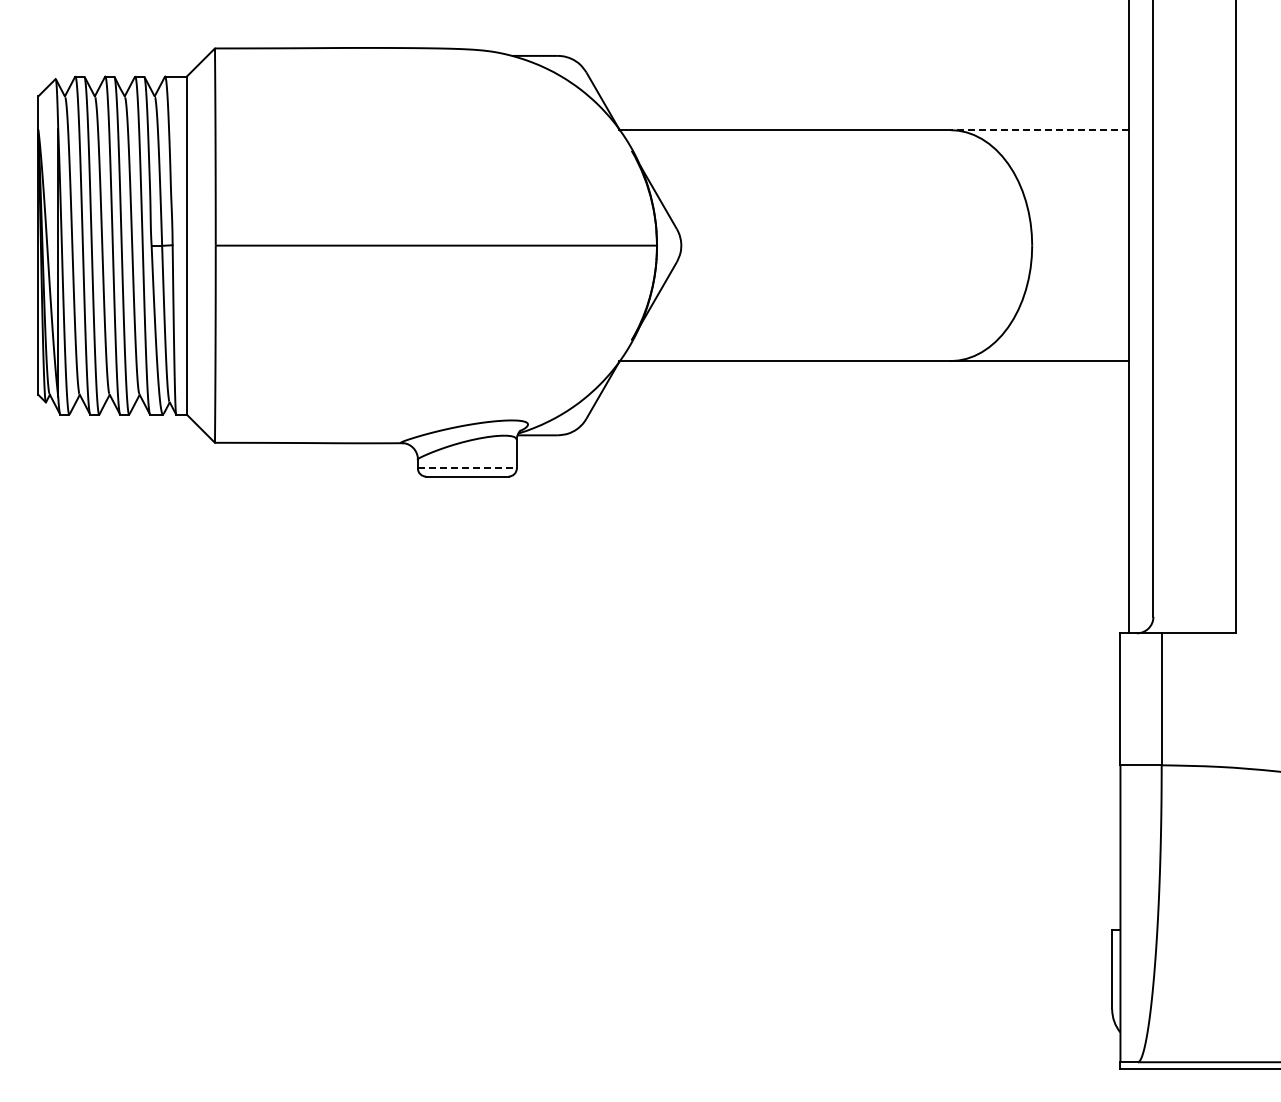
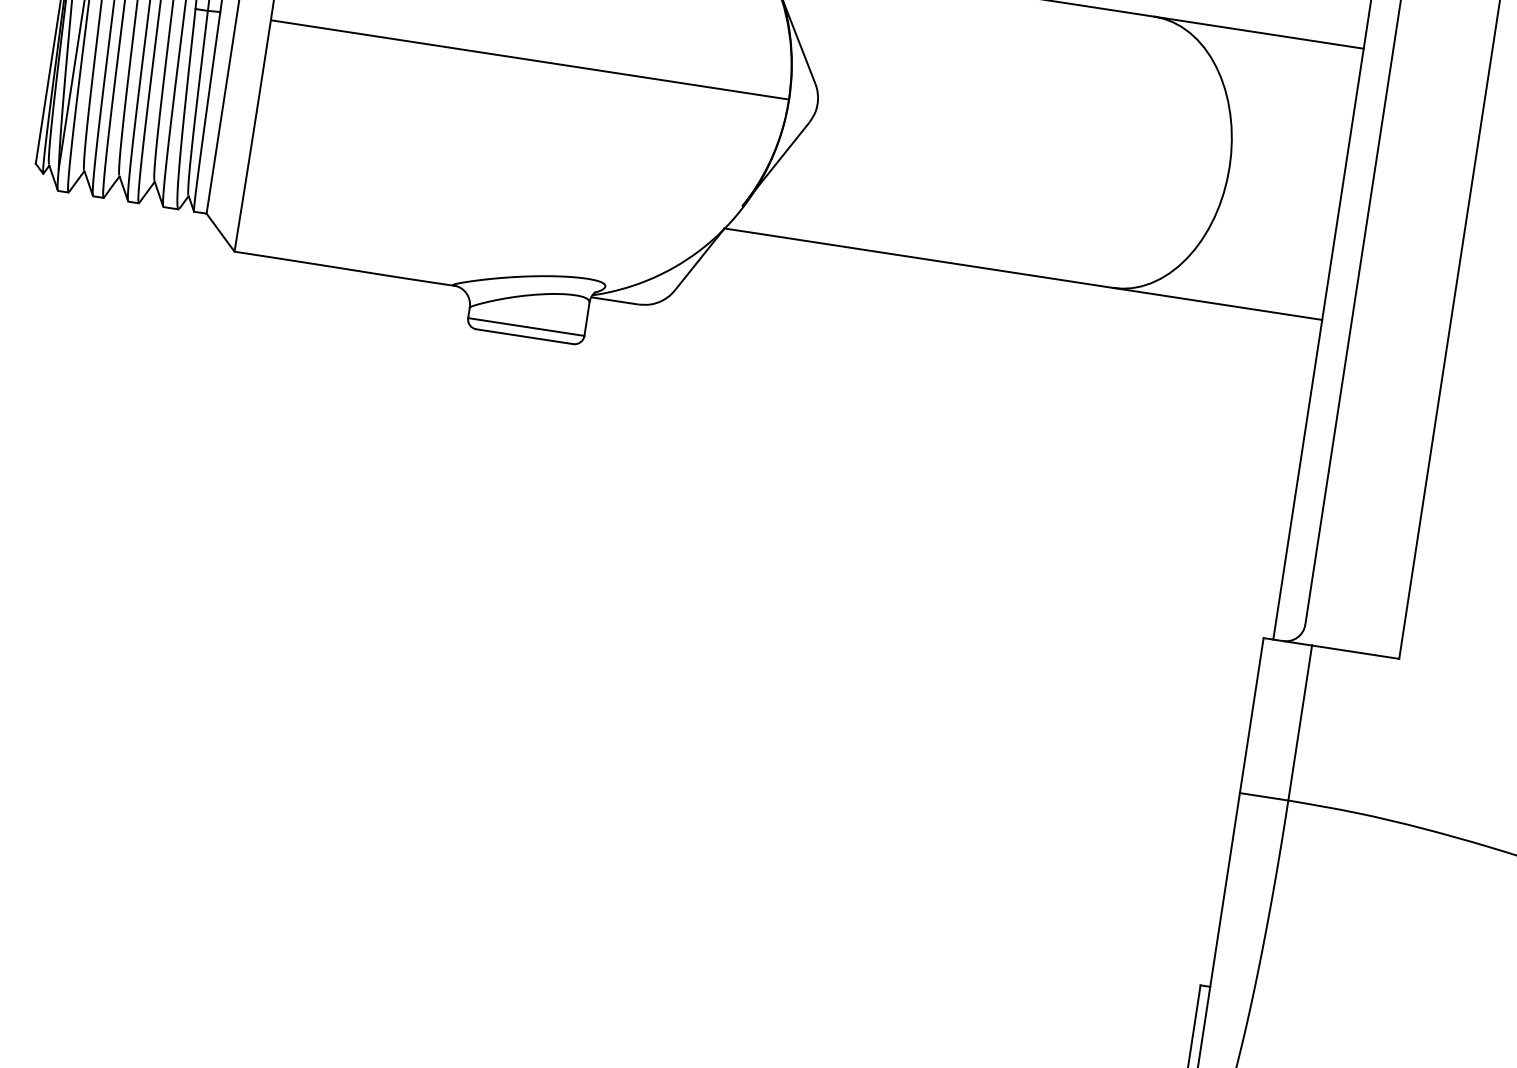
line: (1039, 130) -> (1258, 33), dashed -> solid
line: (467, 468) -> (526, 327), dashed -> solid

